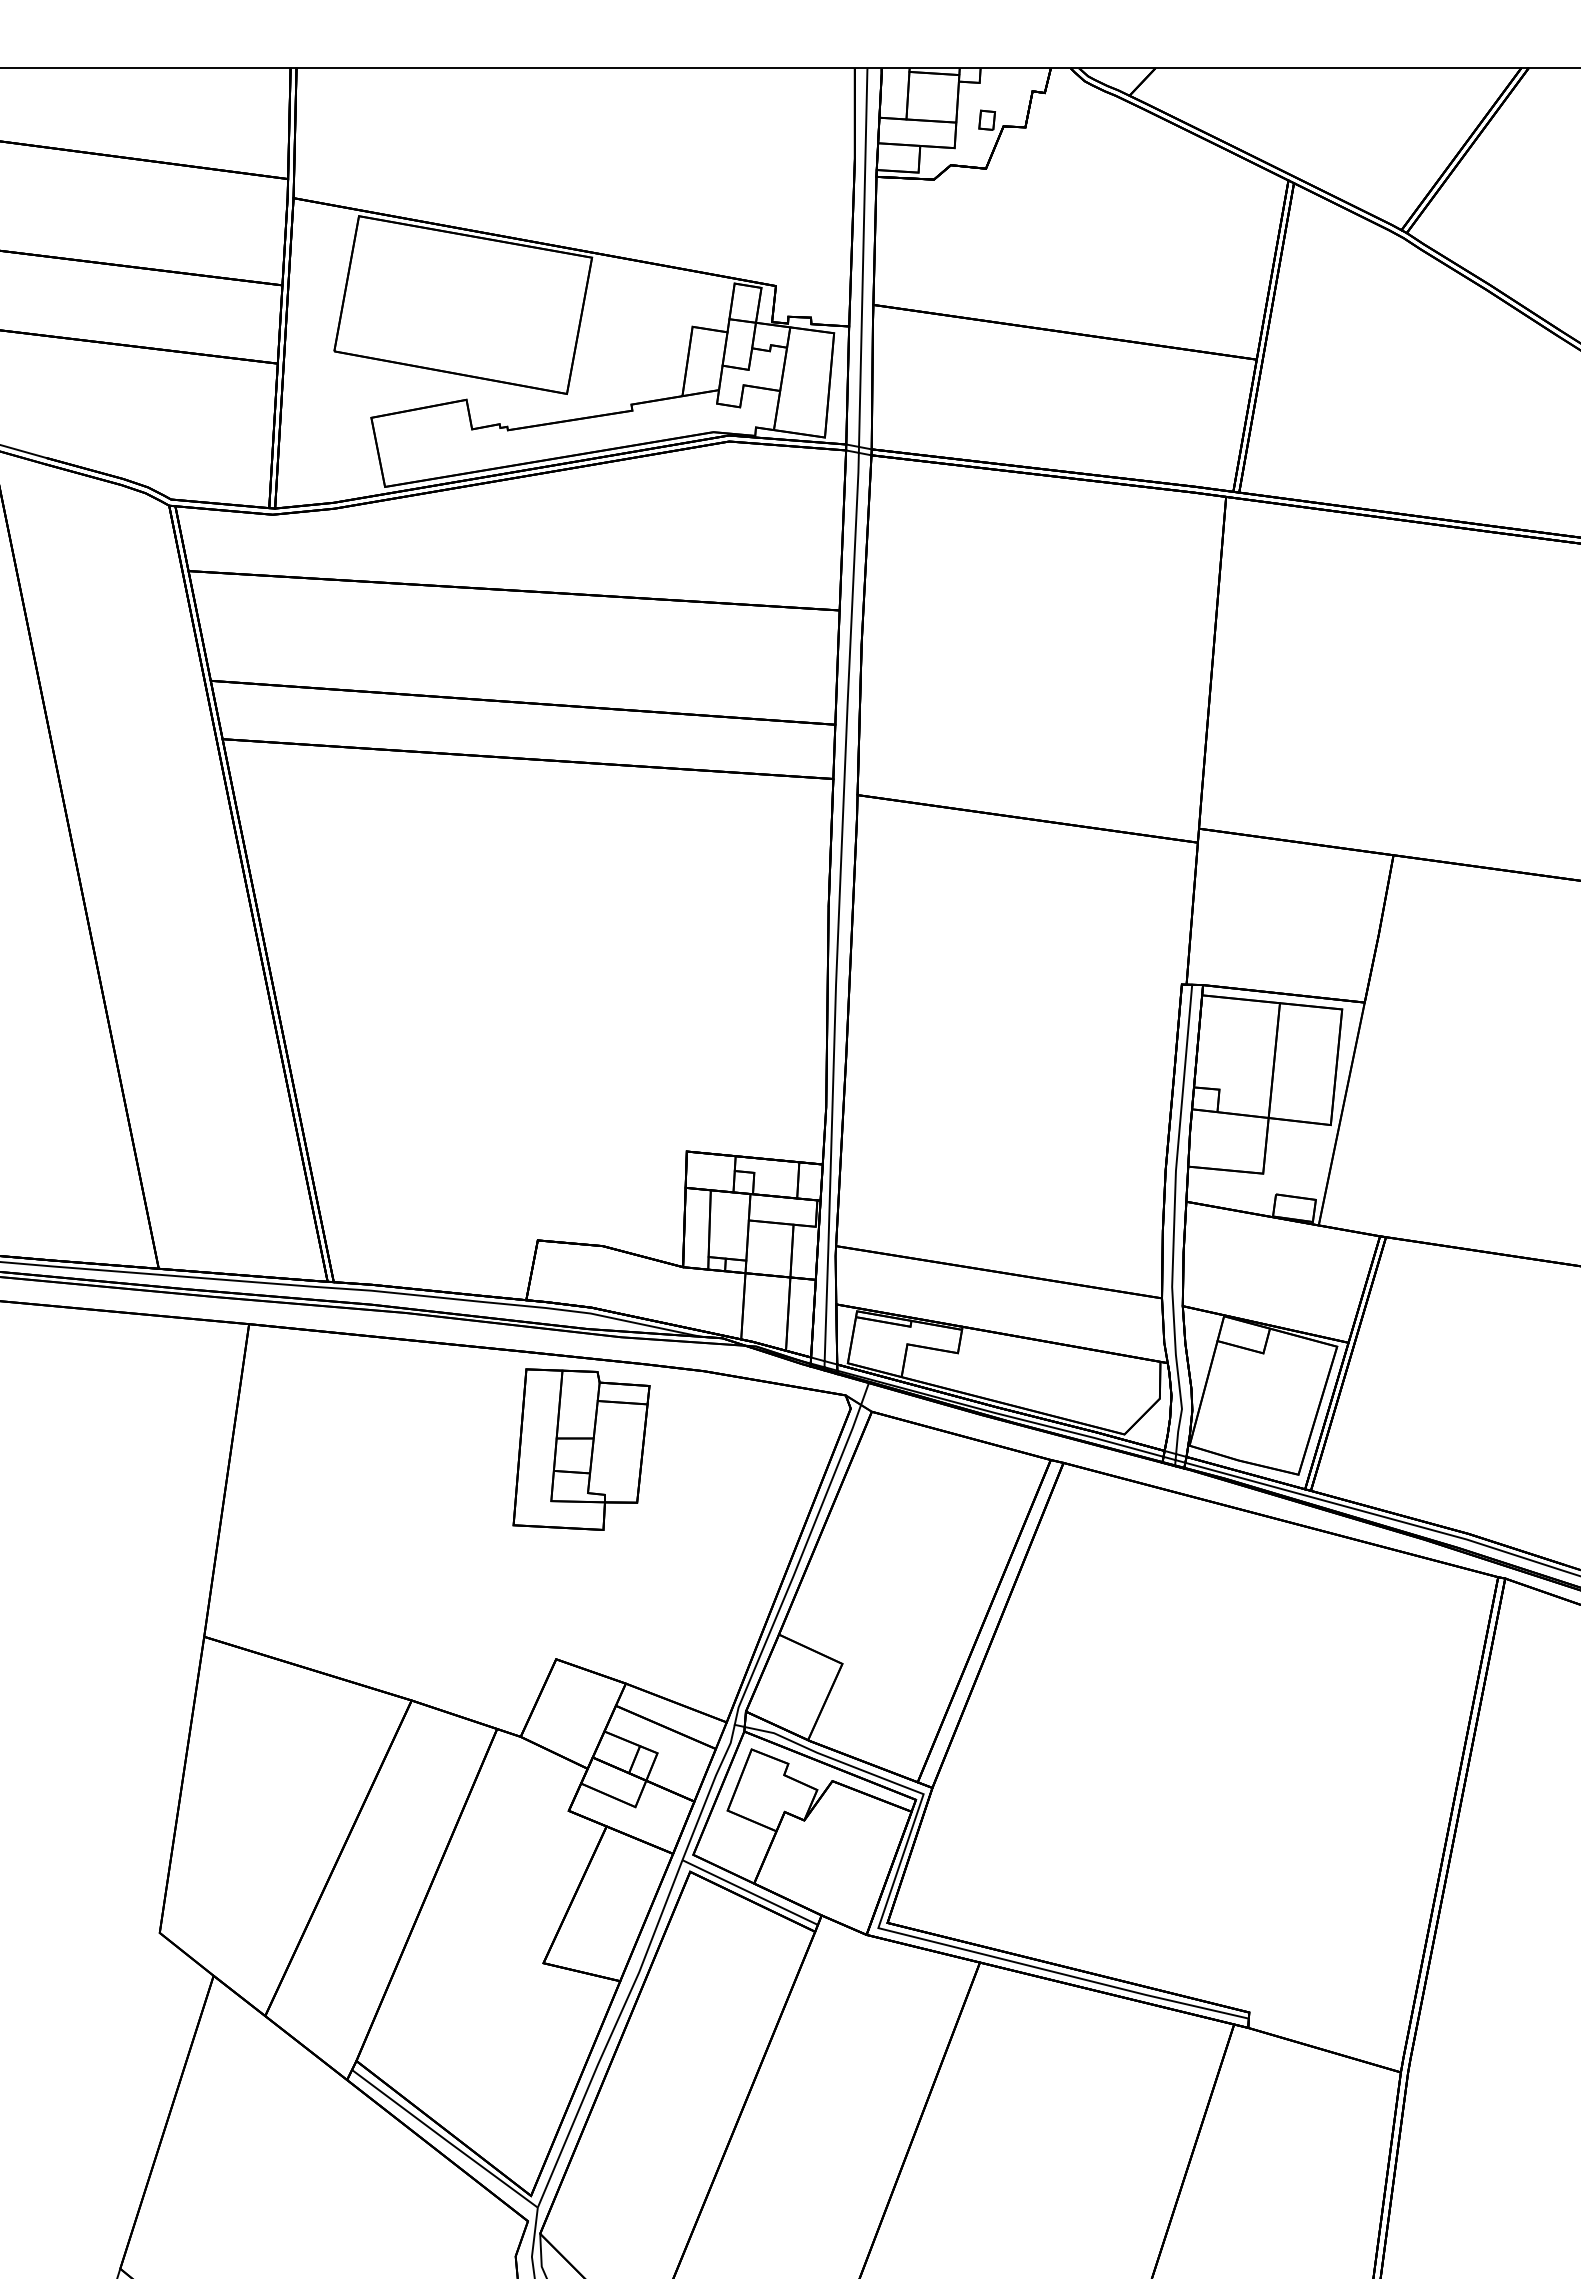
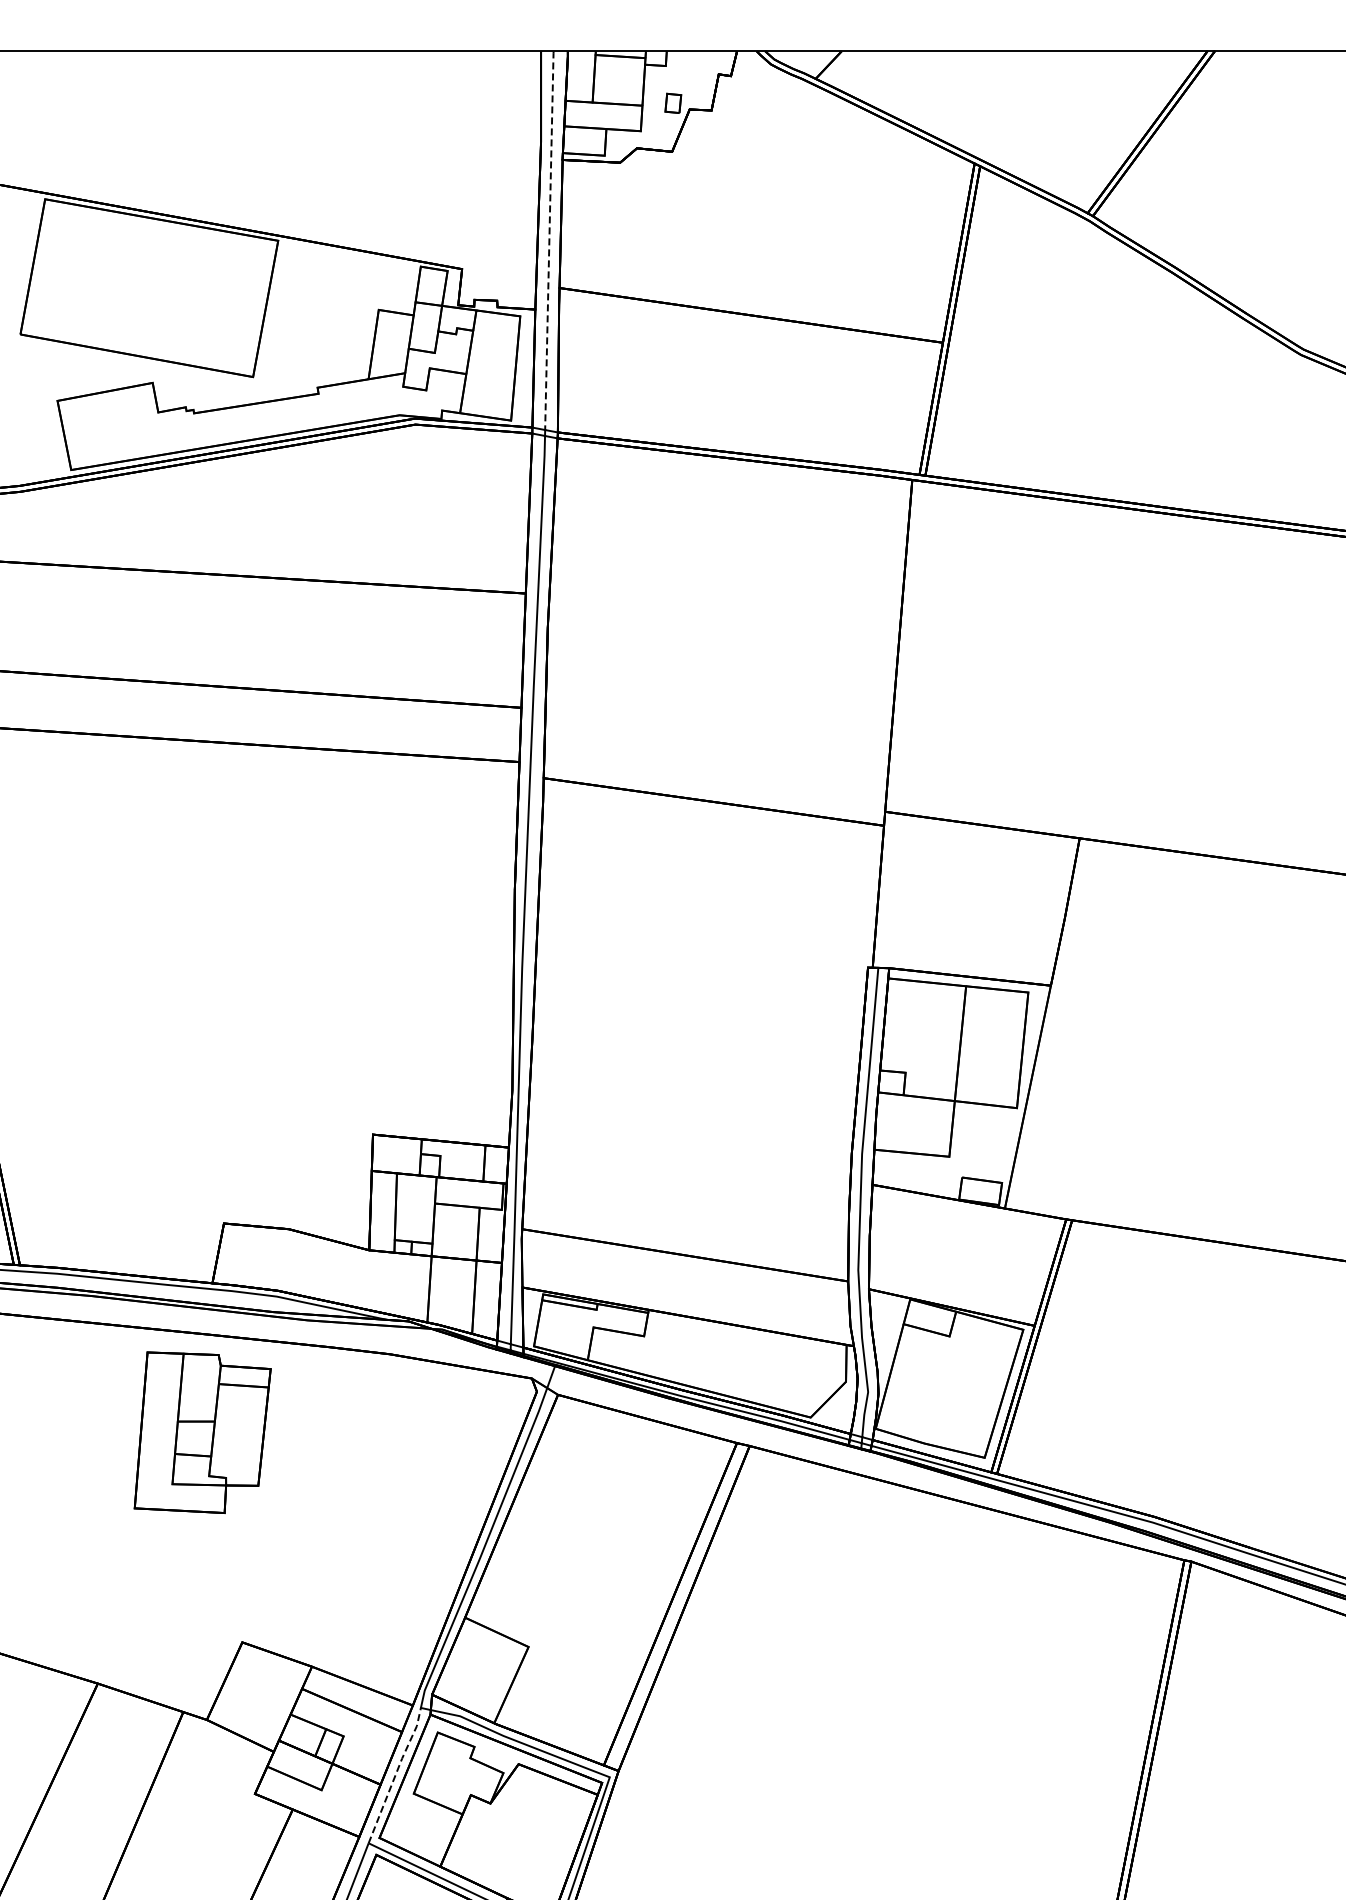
line: (863, 256) -> (549, 239), solid -> dashed
part: (581, 1449) -> (202, 1432), moved
line: (709, 1791) -> (395, 1774), solid -> dashed

